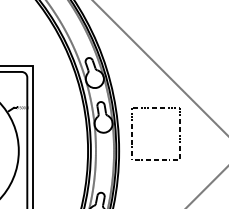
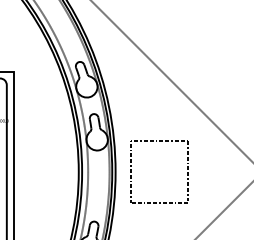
part: (132, 133) -> (131, 171), moved

